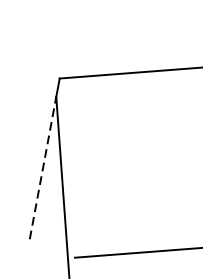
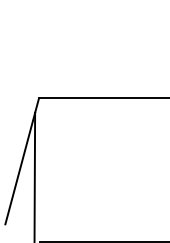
line: (43, 167) -> (20, 168), dashed -> solid

